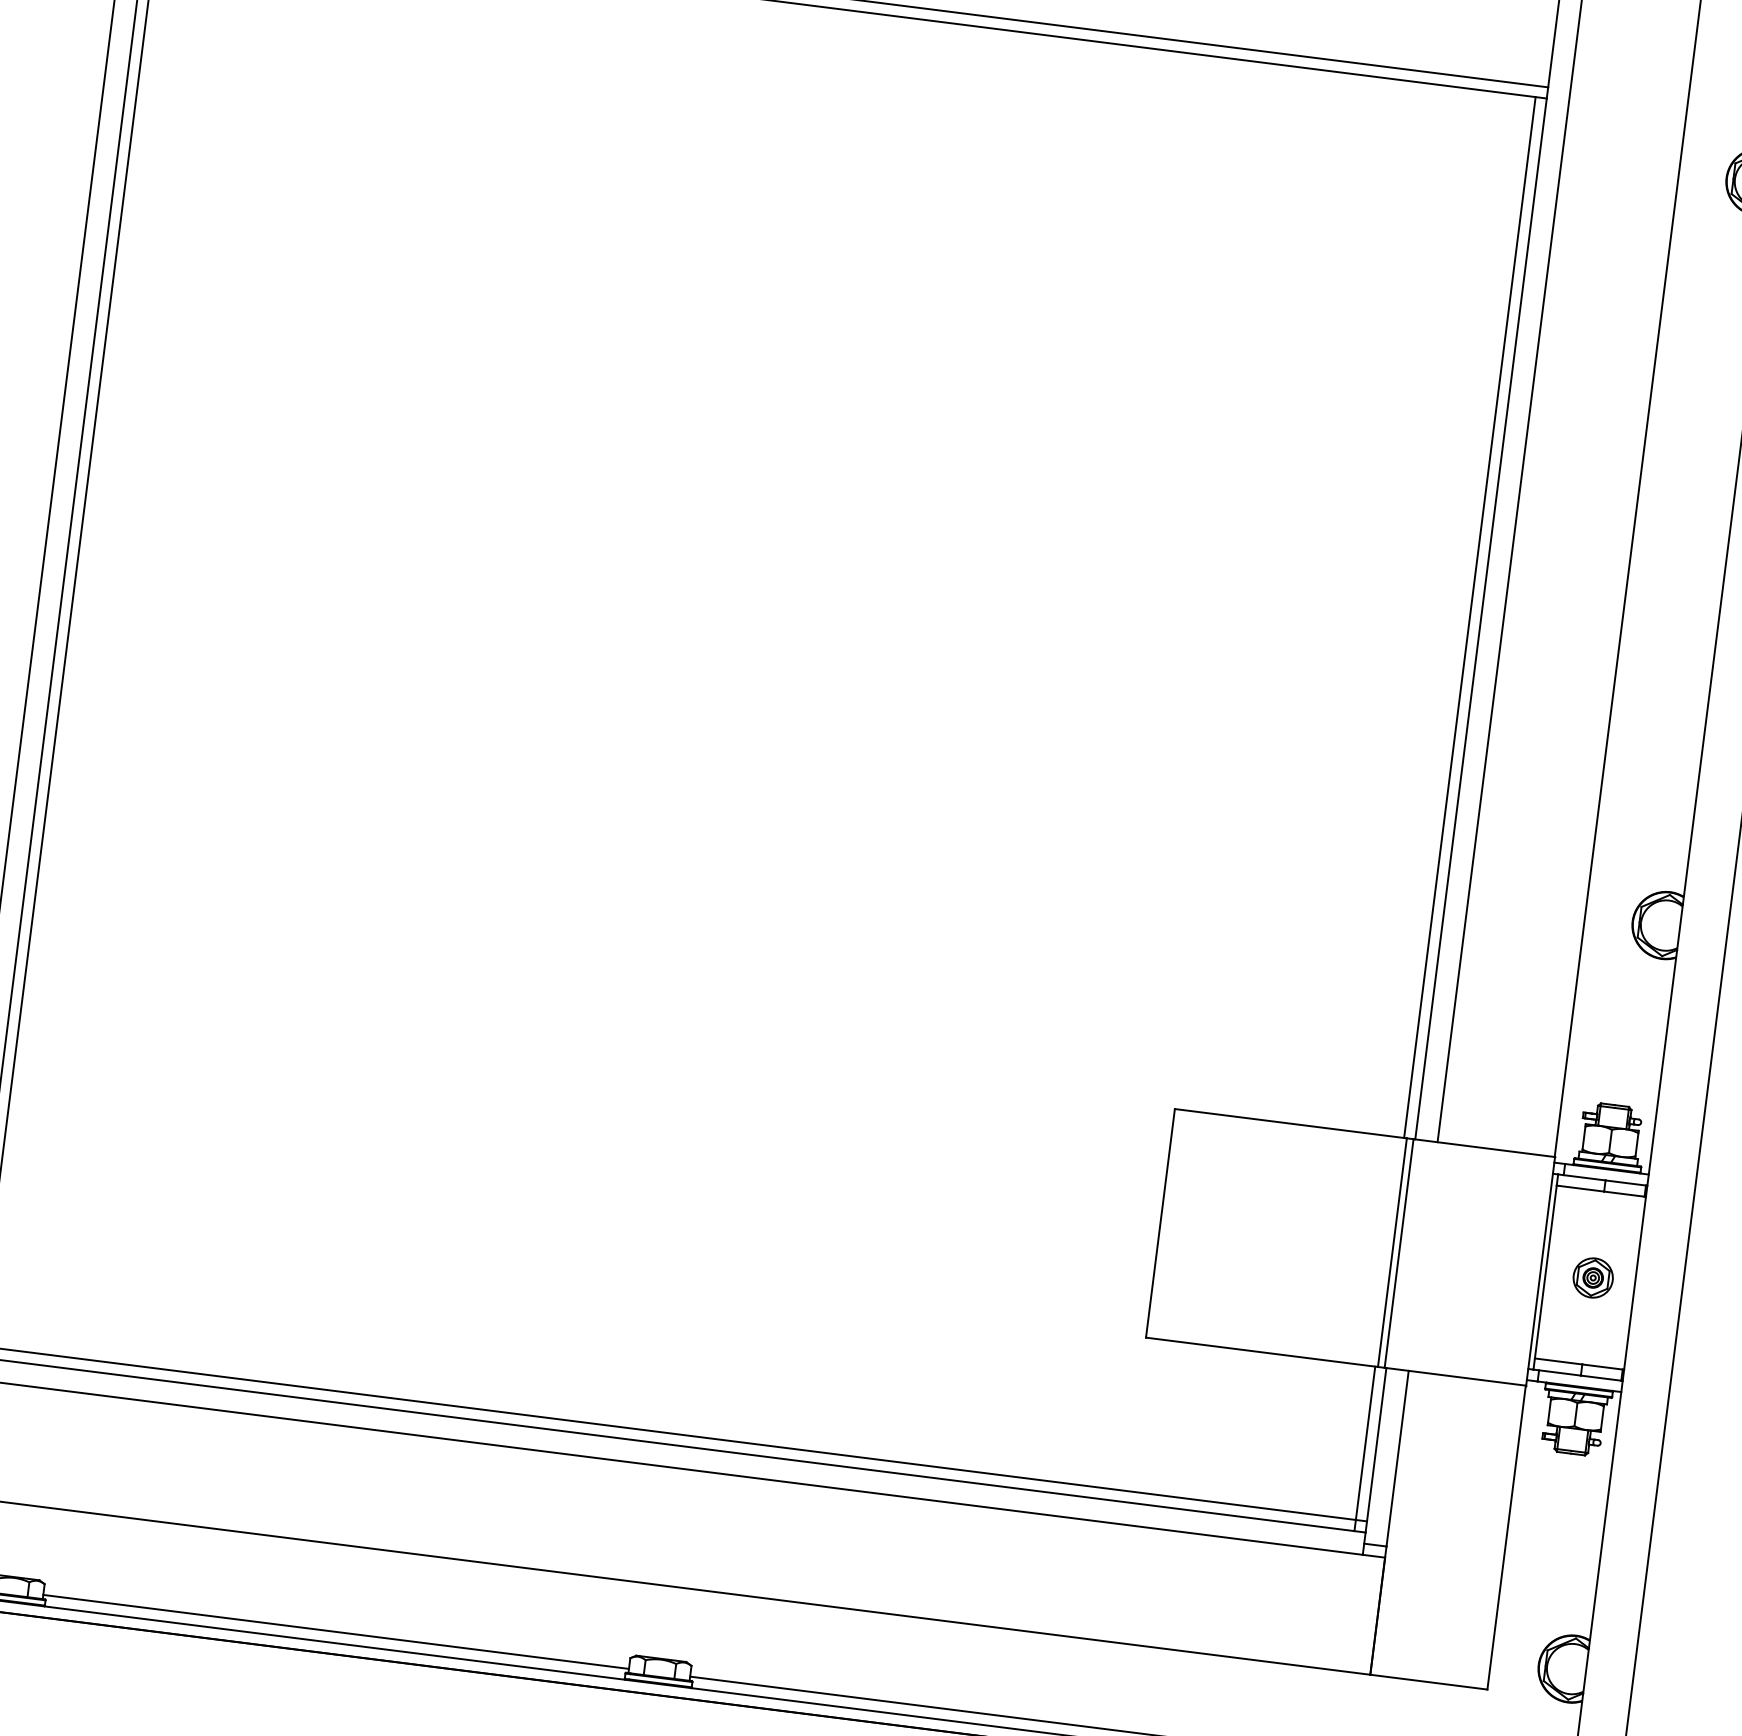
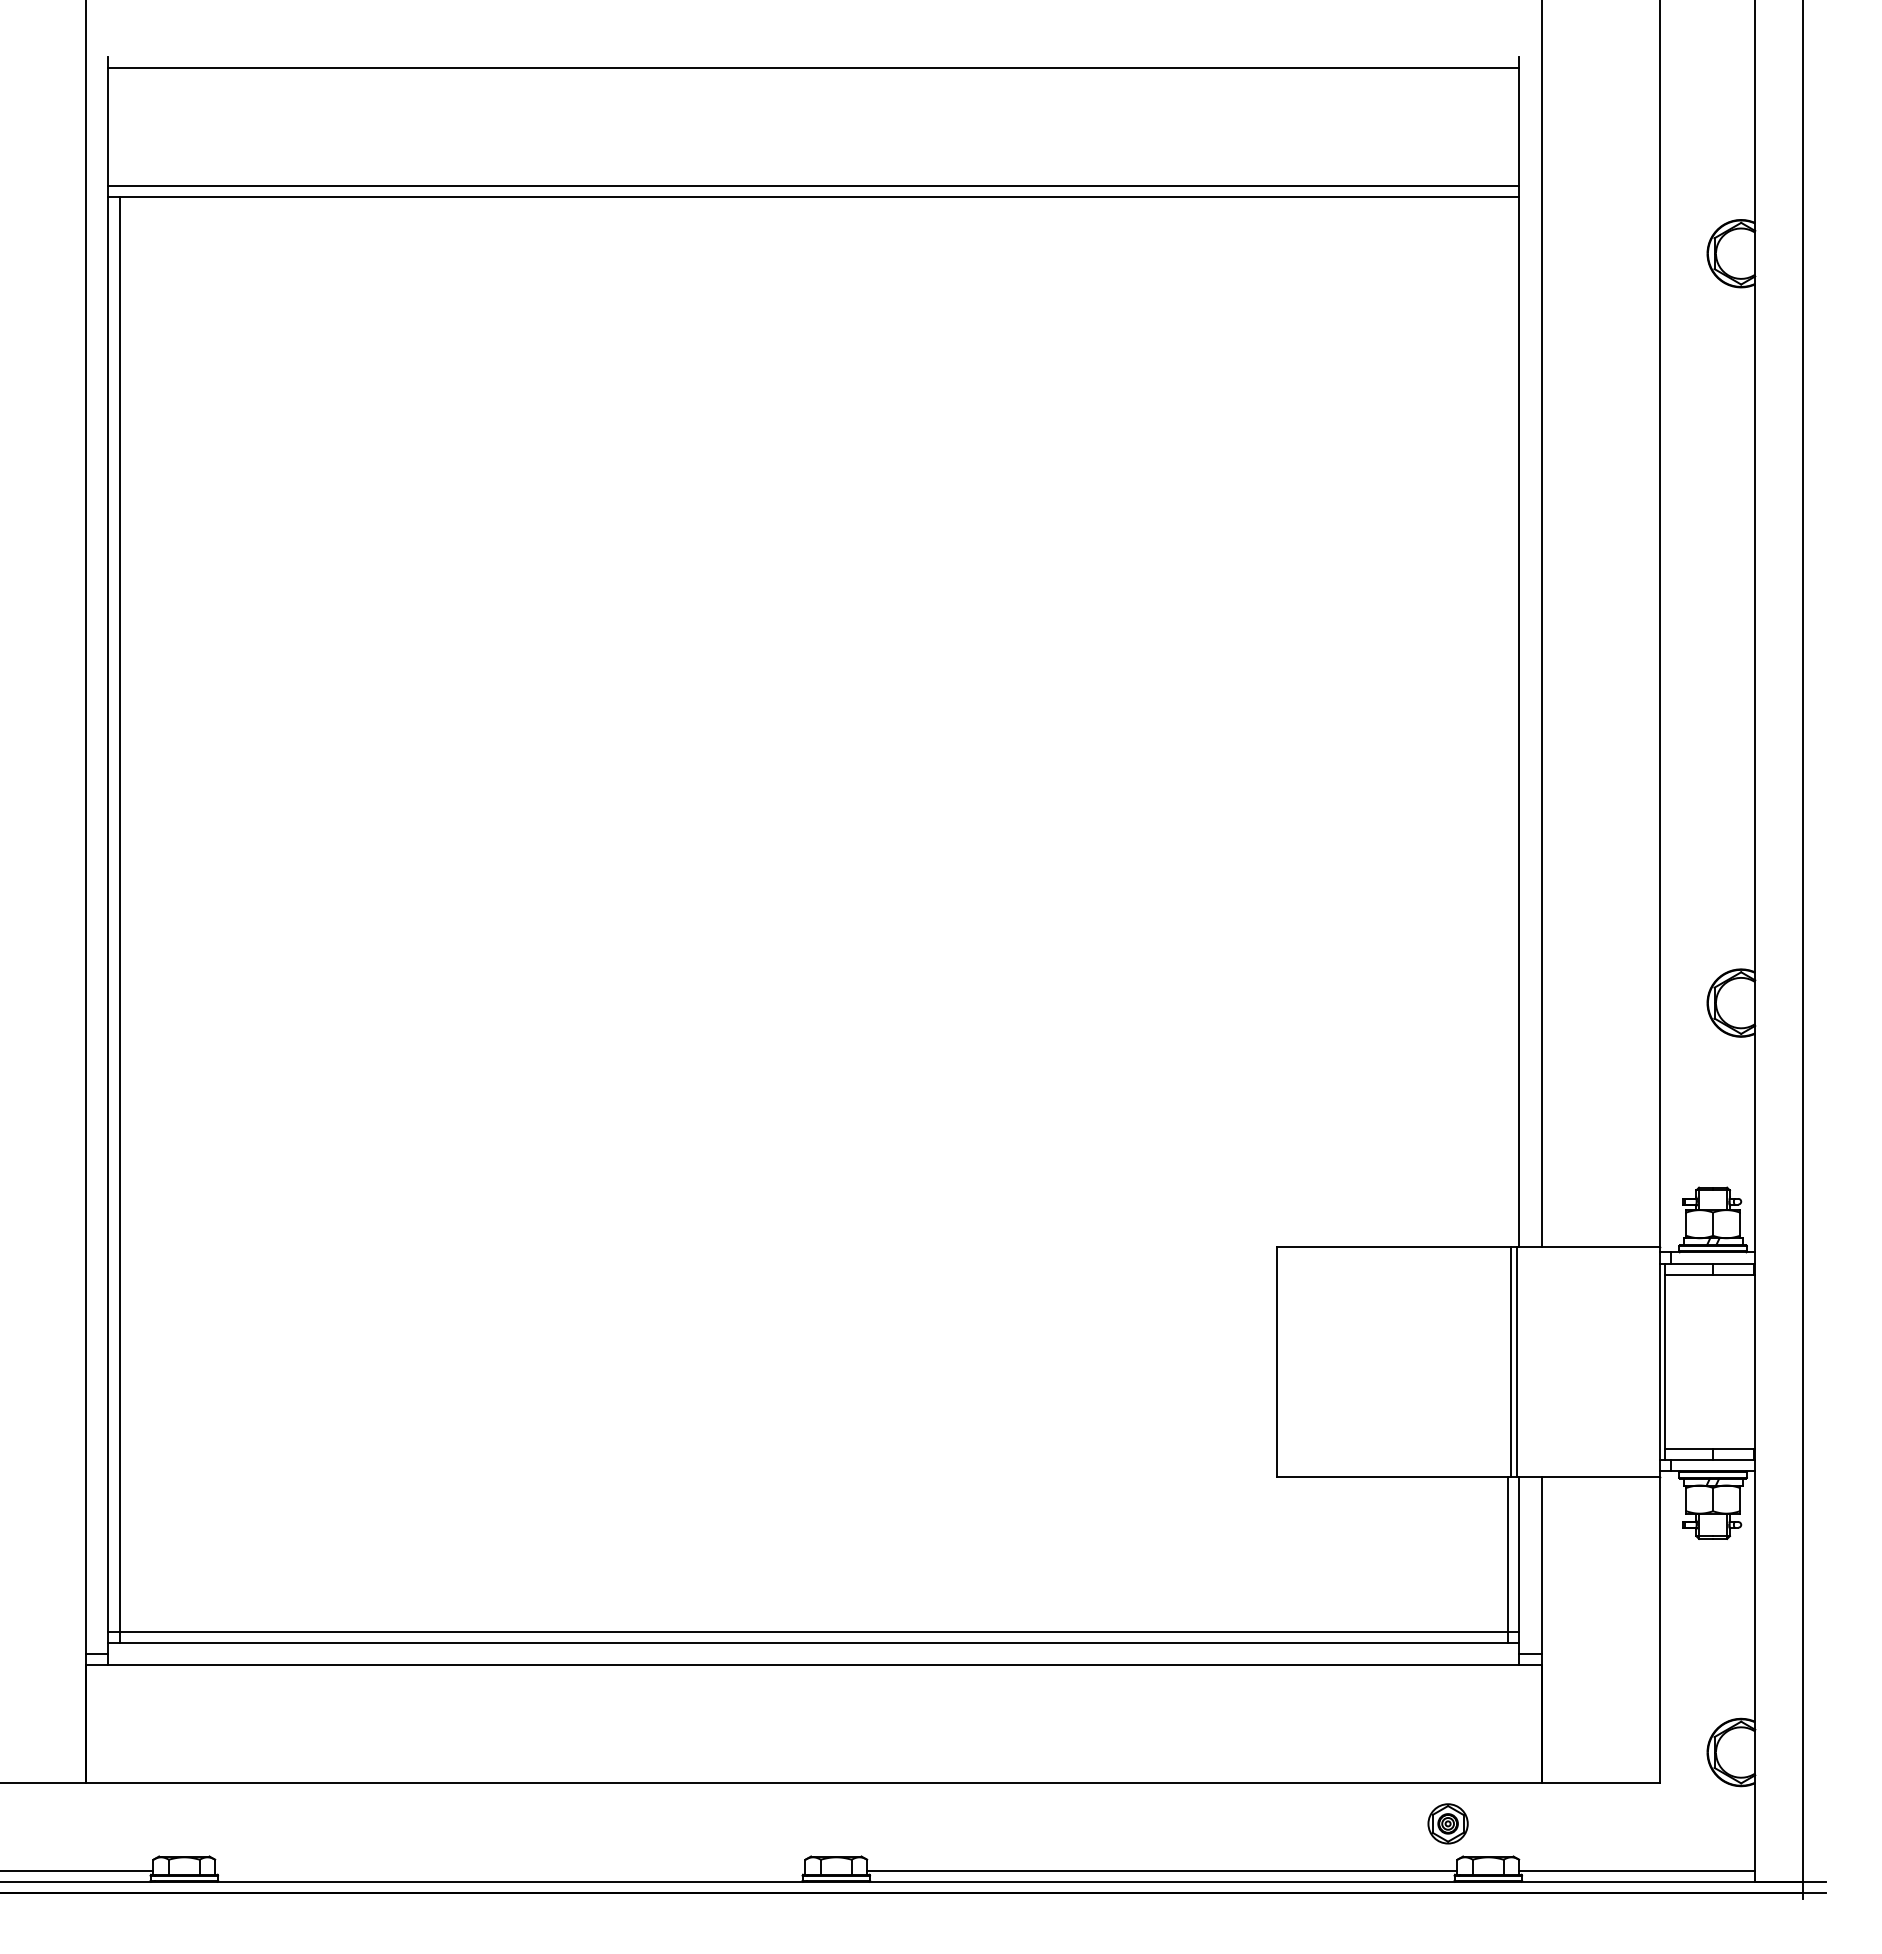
line: (1469, 616) -> (1507, 721), removed
part: (1592, 1277) -> (1447, 1823), moved
line: (336, 1631) -> (510, 1870), removed

